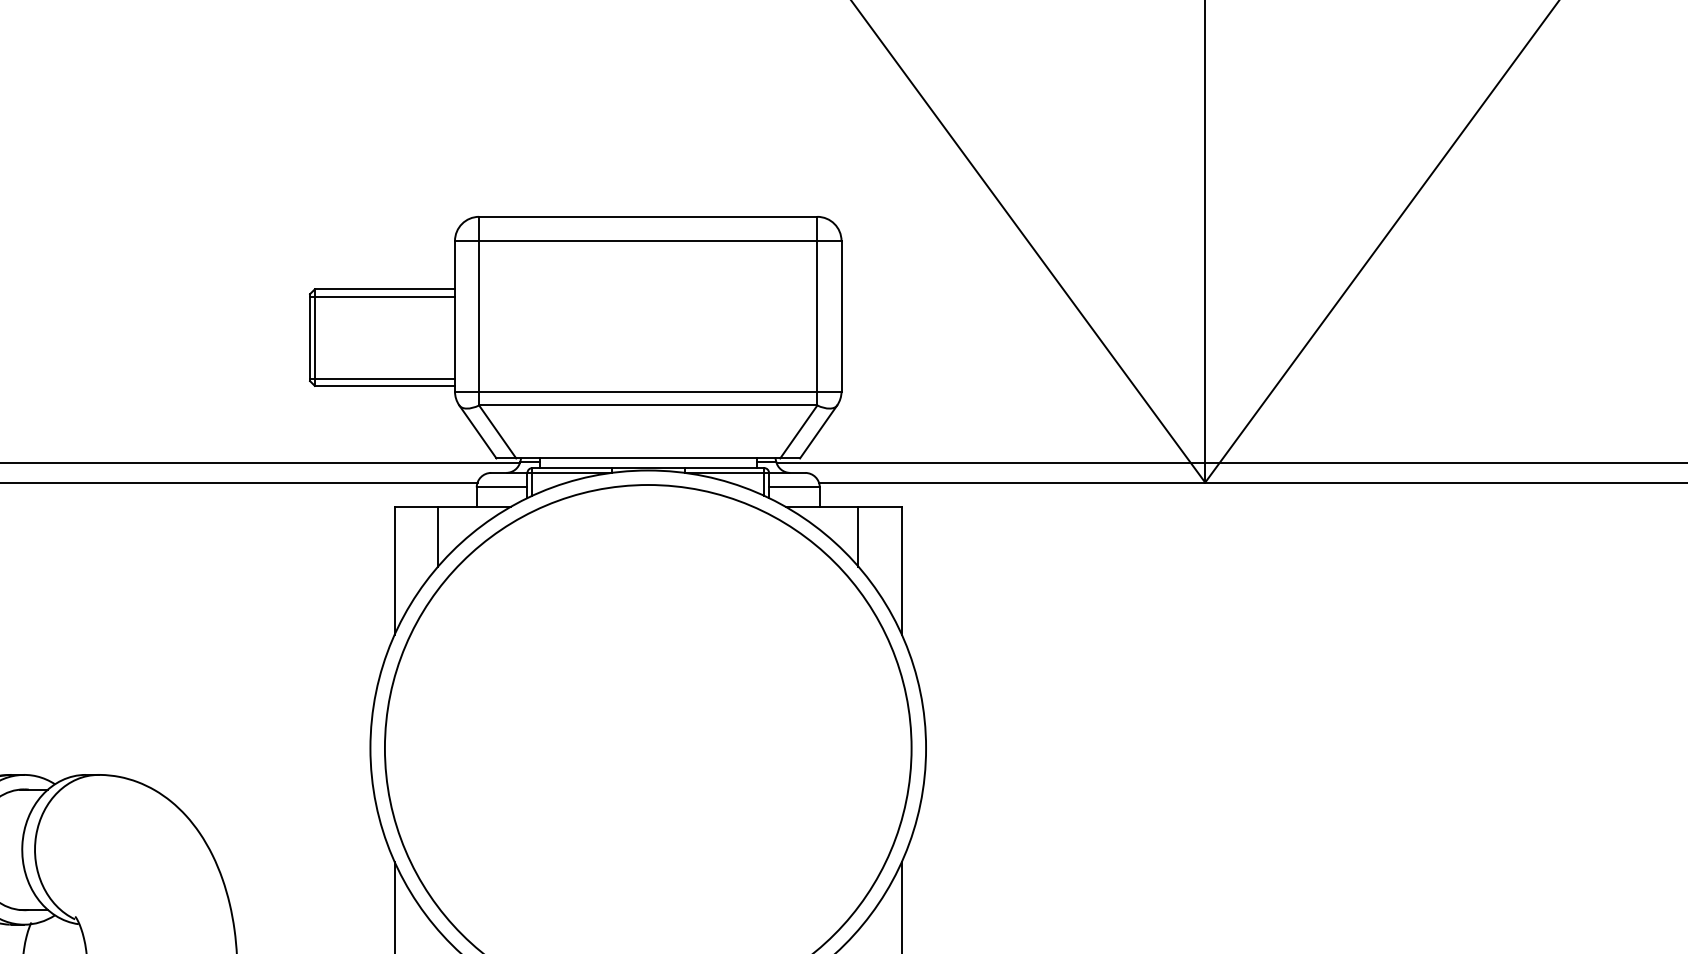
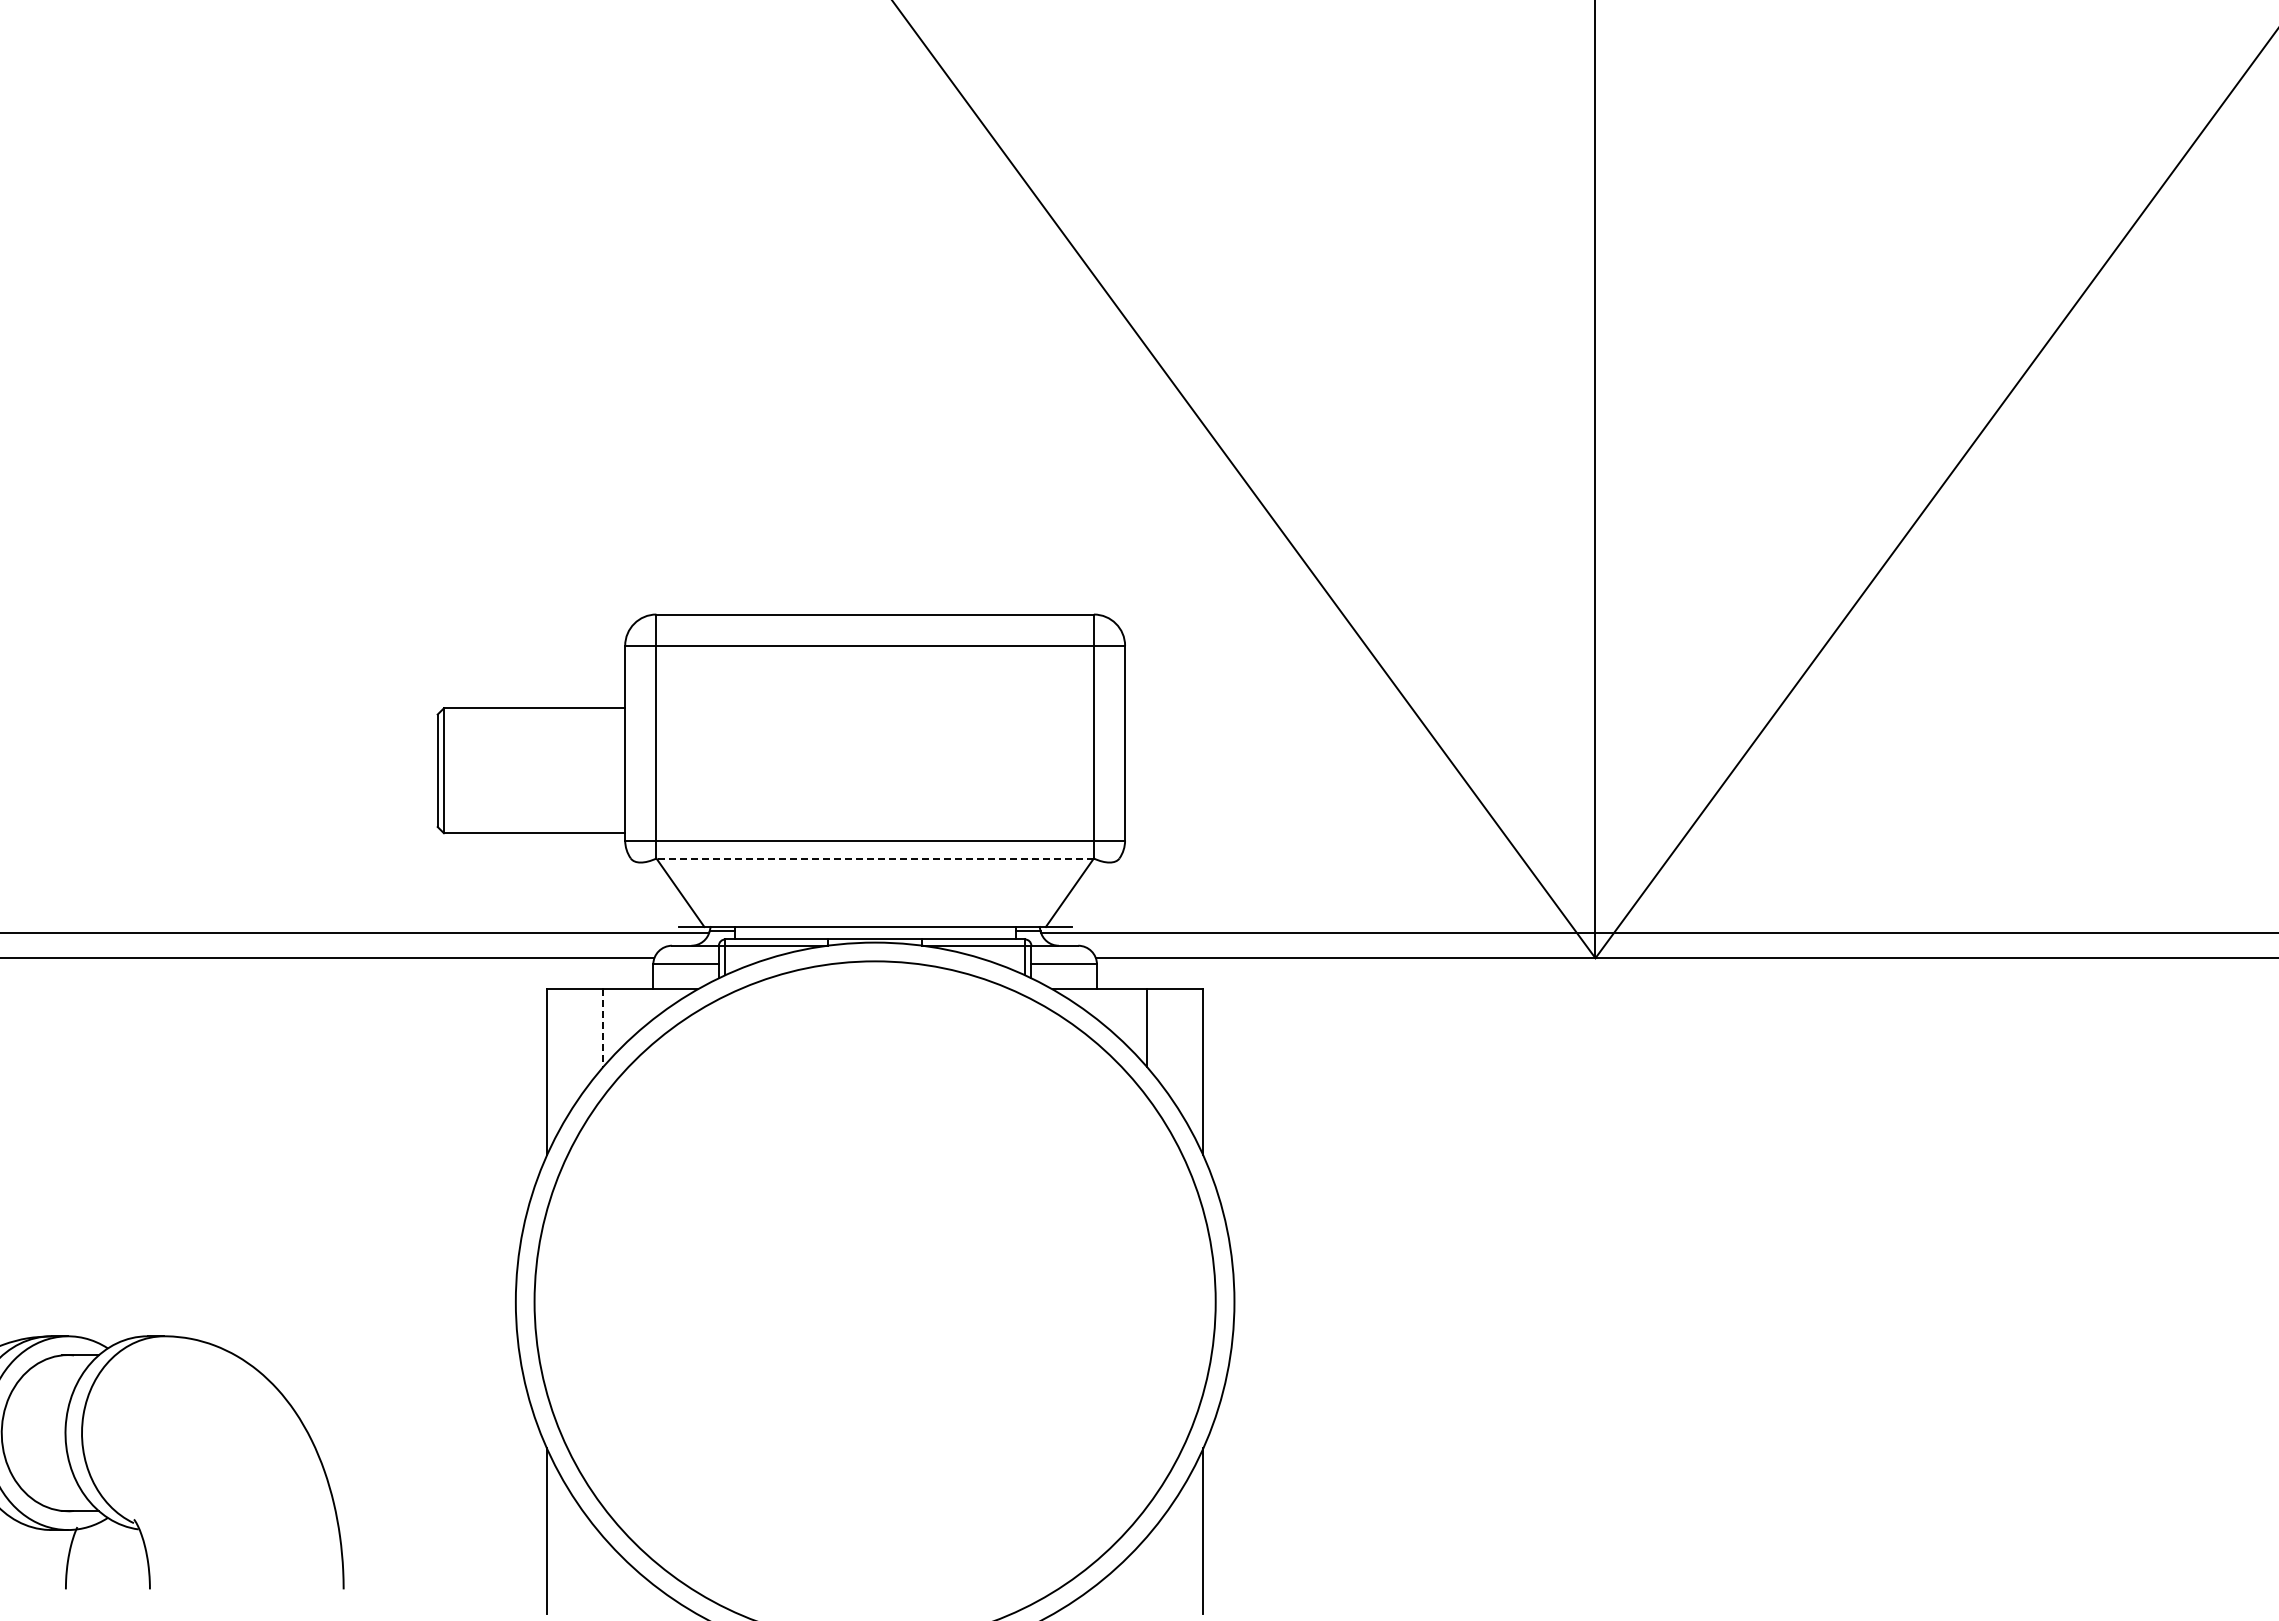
line: (382, 296) -> (531, 717), removed
line: (382, 378) -> (531, 823), removed
line: (648, 405) -> (875, 858), solid -> dashed
line: (477, 431) -> (654, 892), removed
line: (818, 431) -> (1095, 892), removed
line: (438, 536) -> (603, 1028), solid -> dashed

